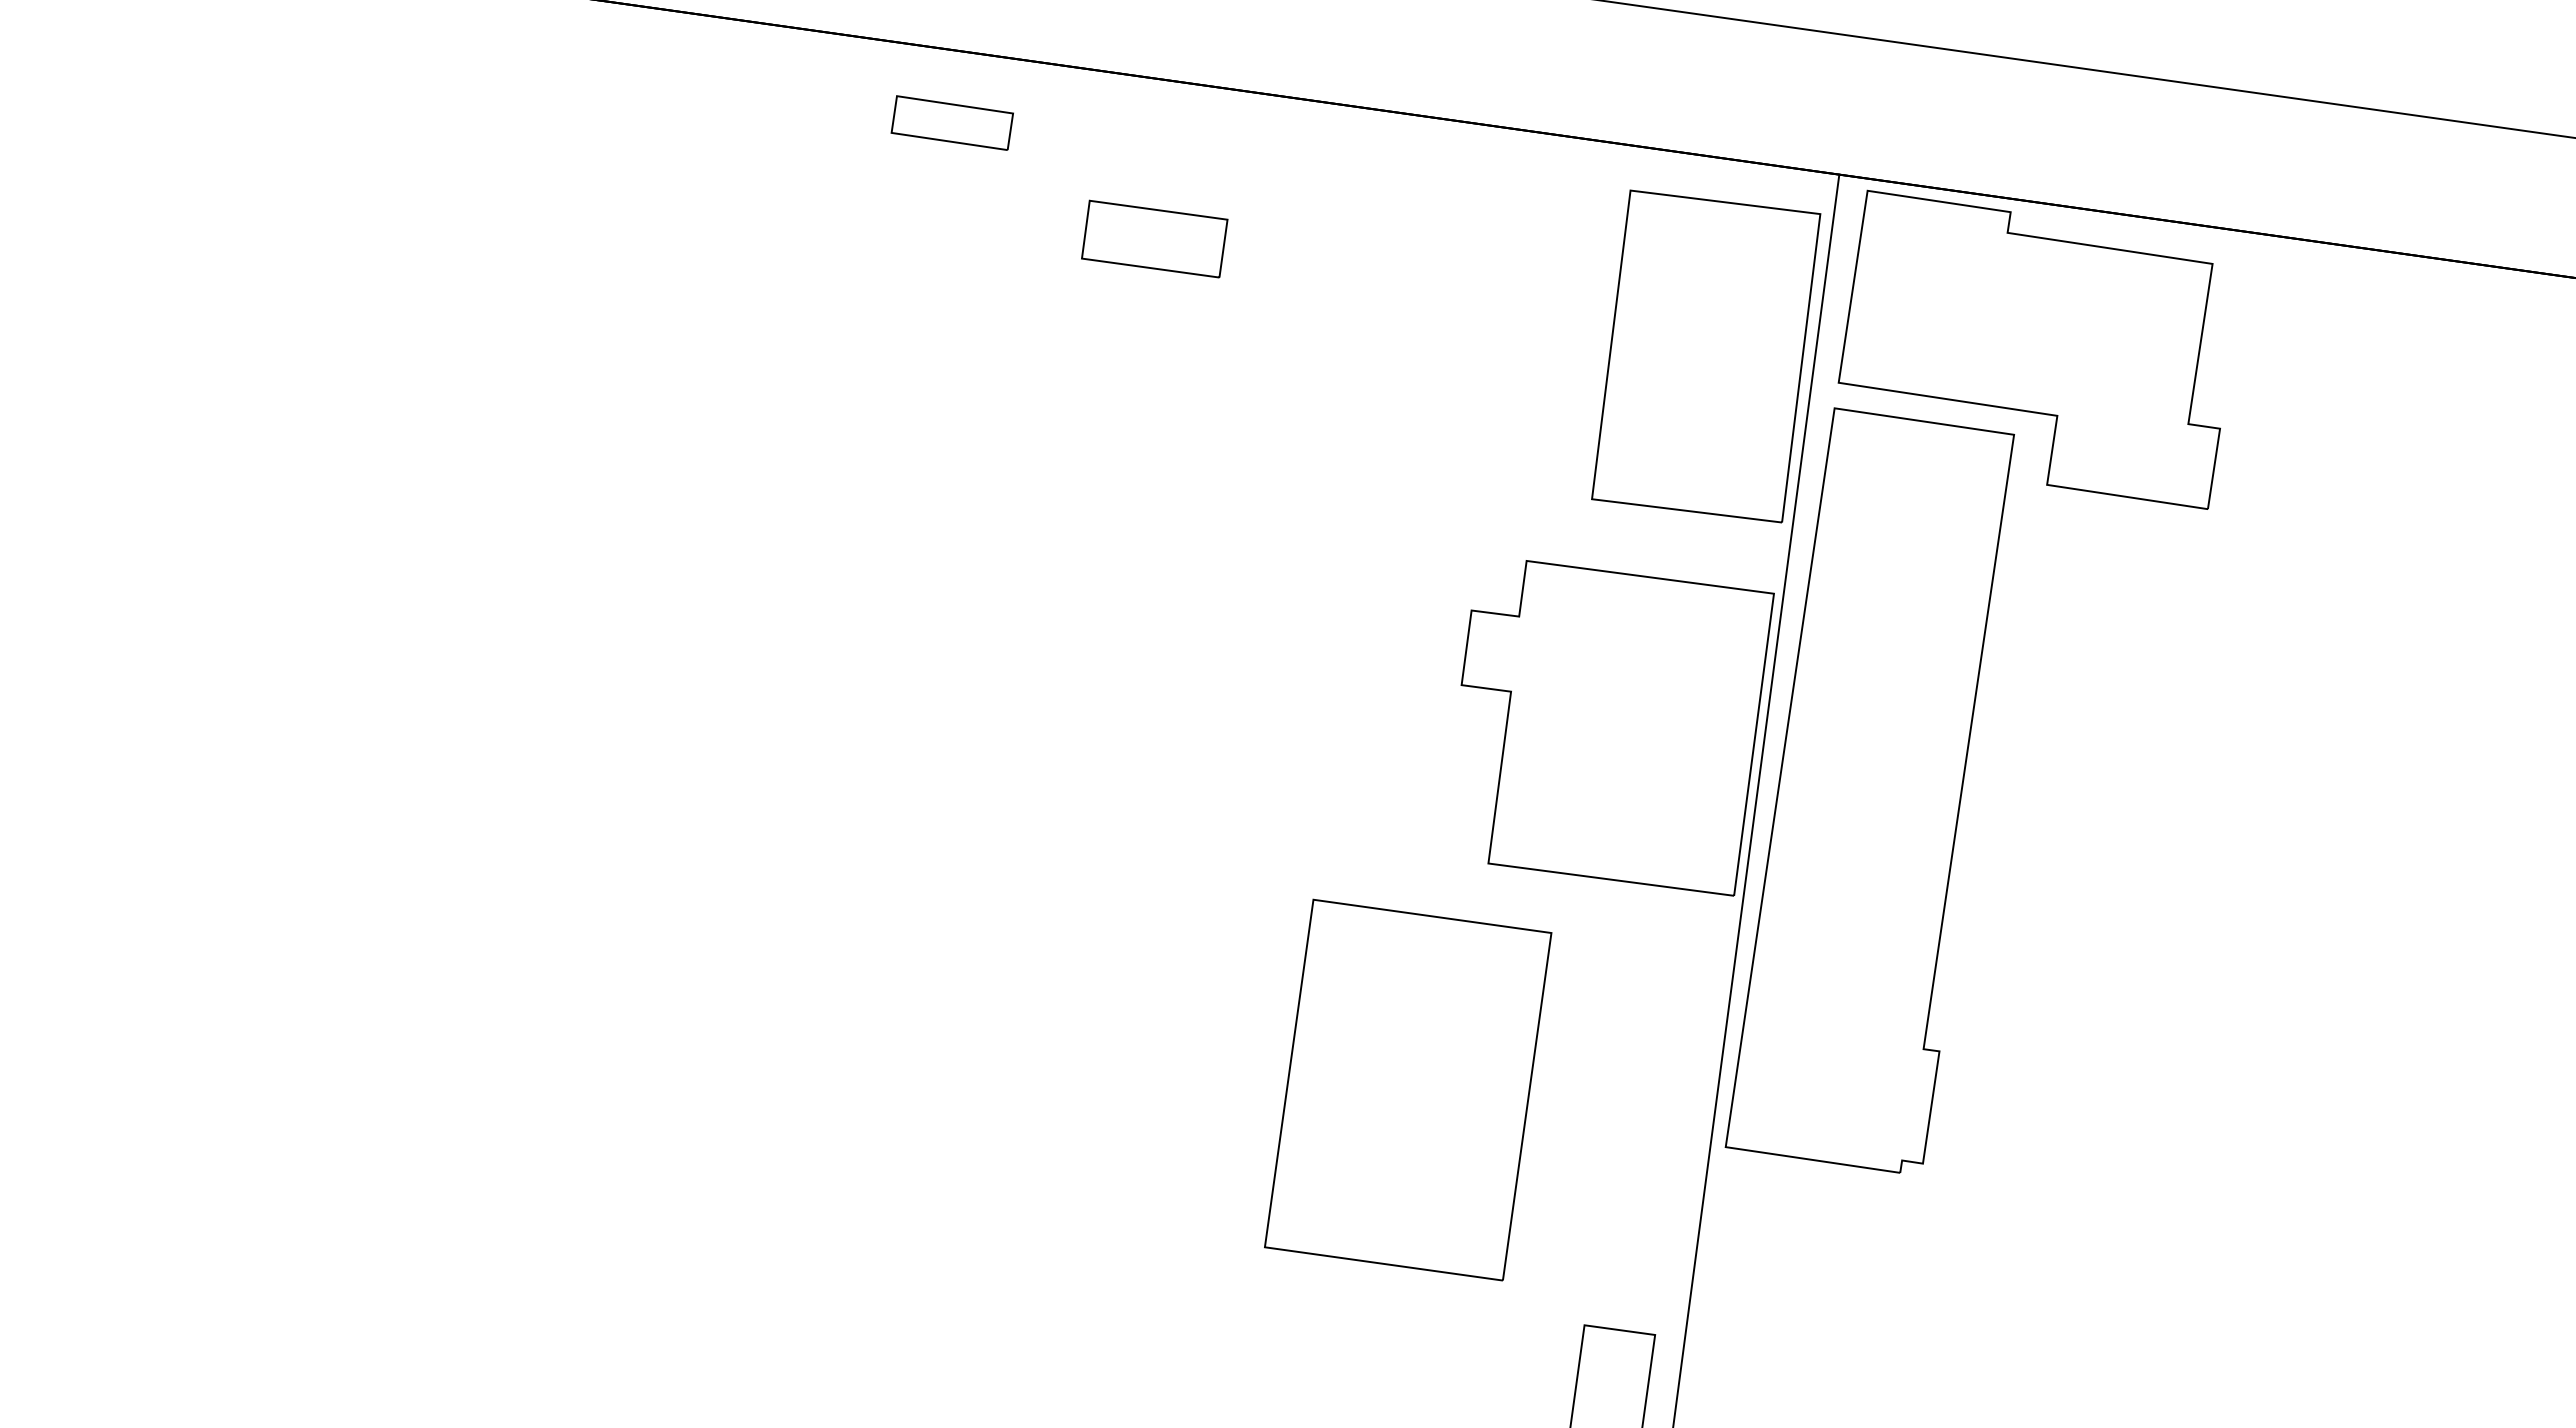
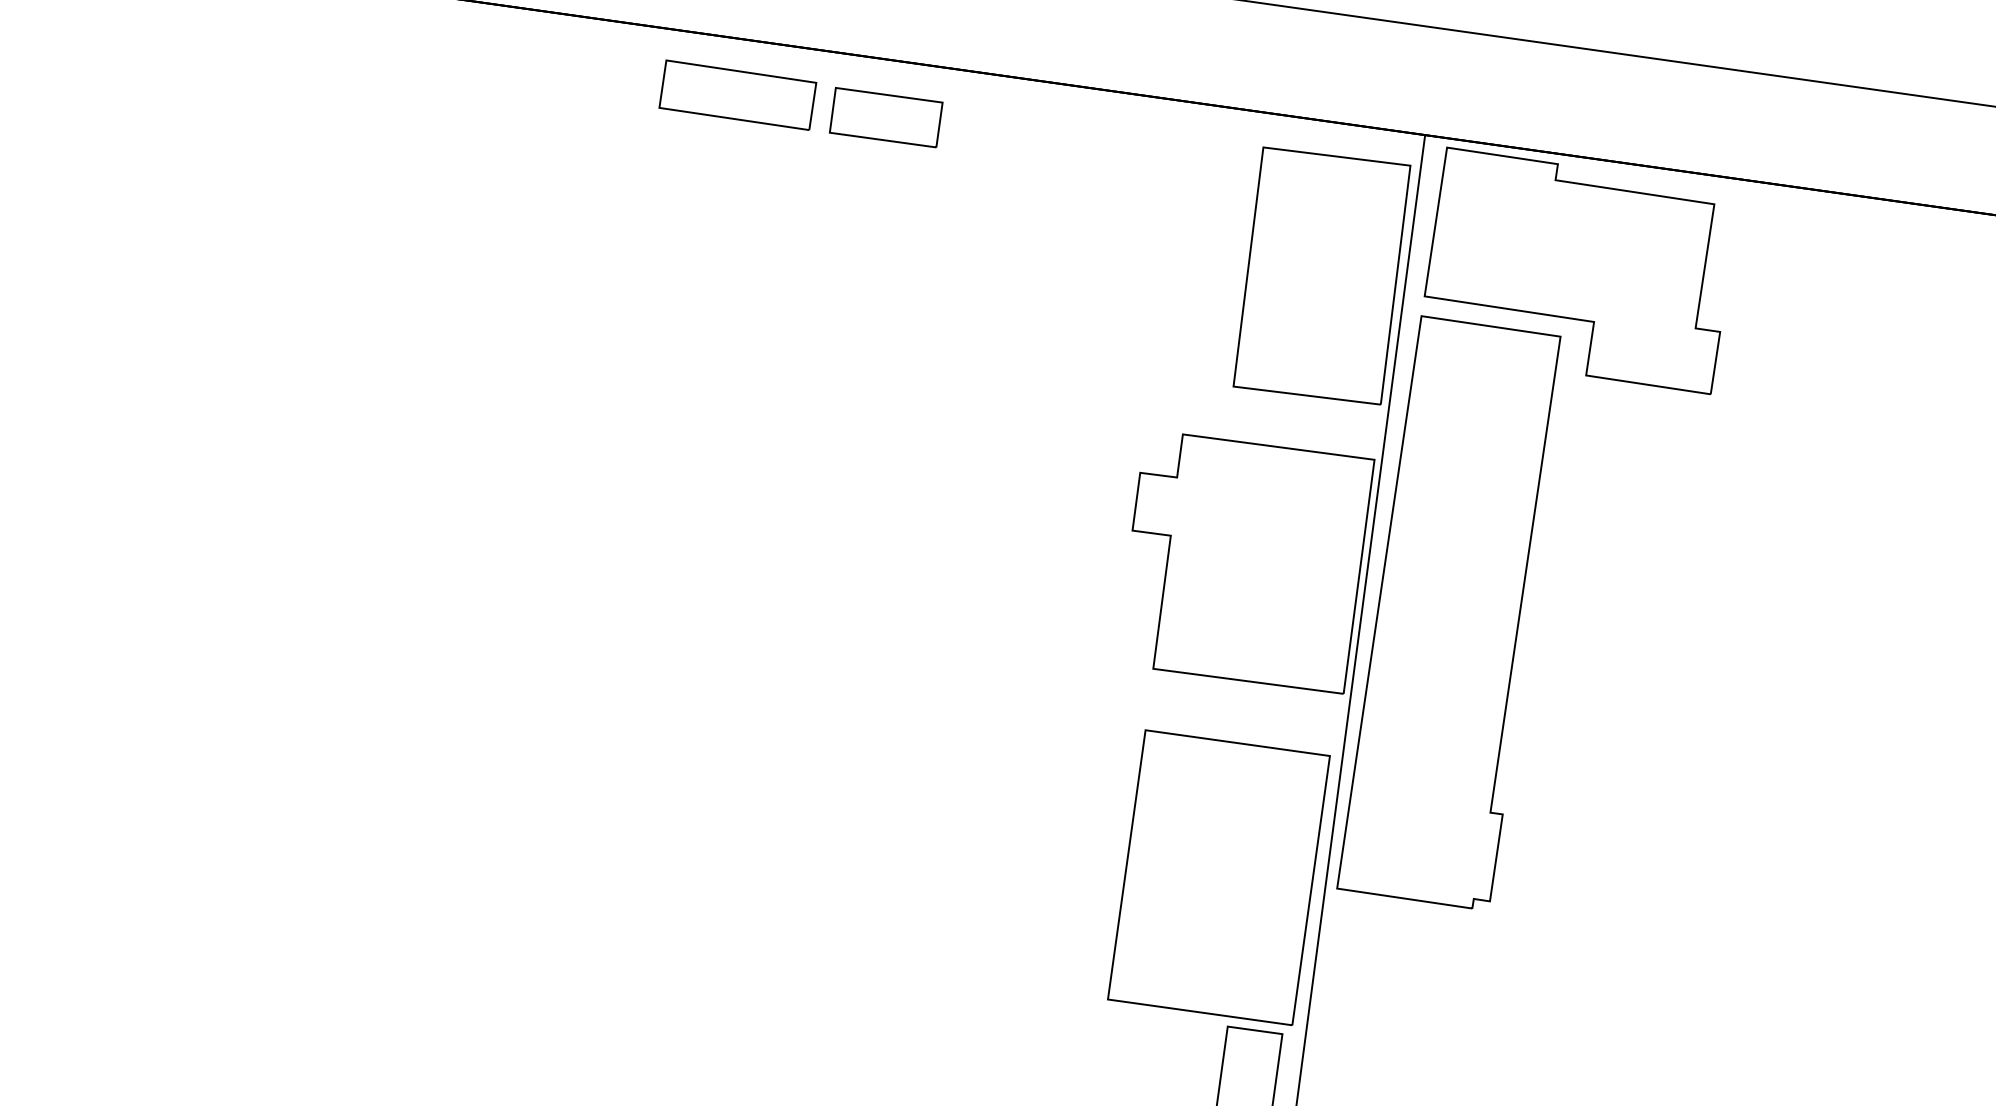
part: (952, 122) -> (738, 94), size x1.67
part: (1154, 238) -> (886, 117), moved
part: (1408, 1089) -> (1219, 877), moved

